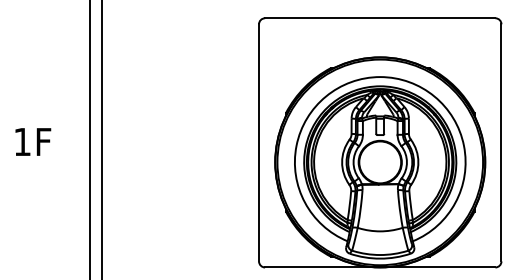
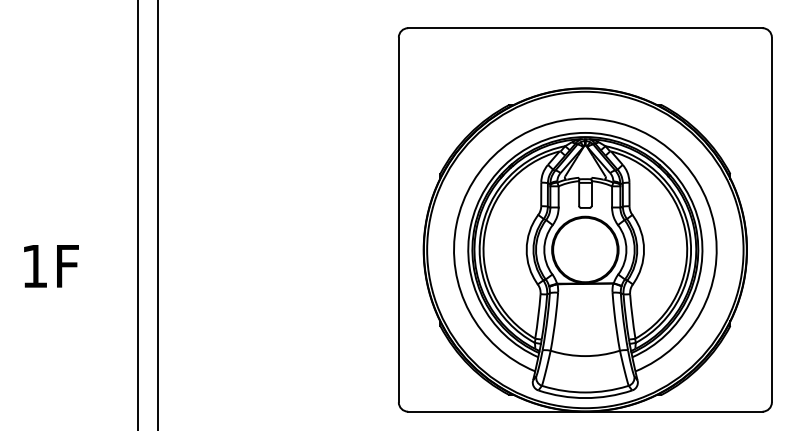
text: (33, 141) -> (51, 265), moved

